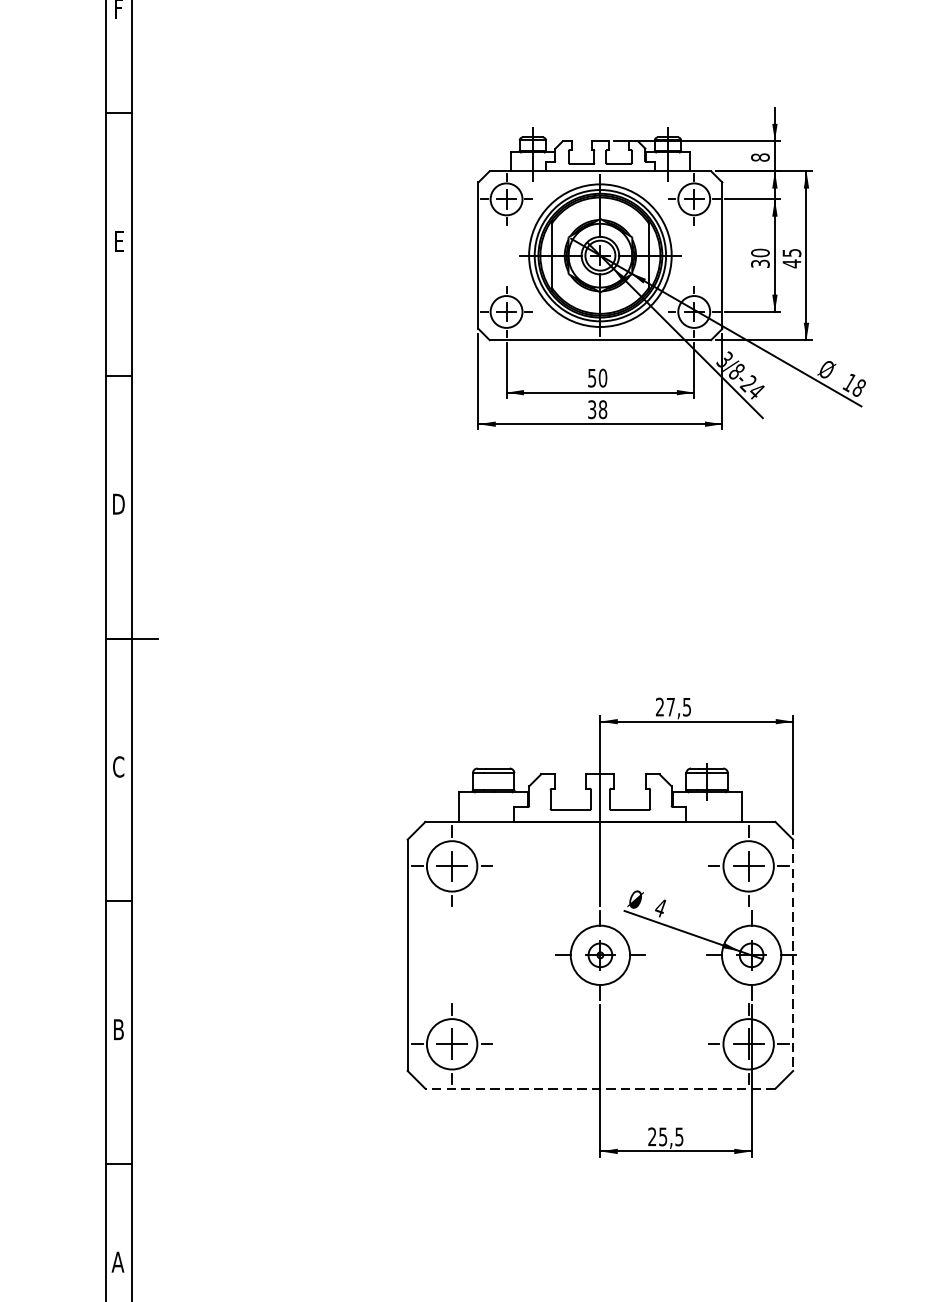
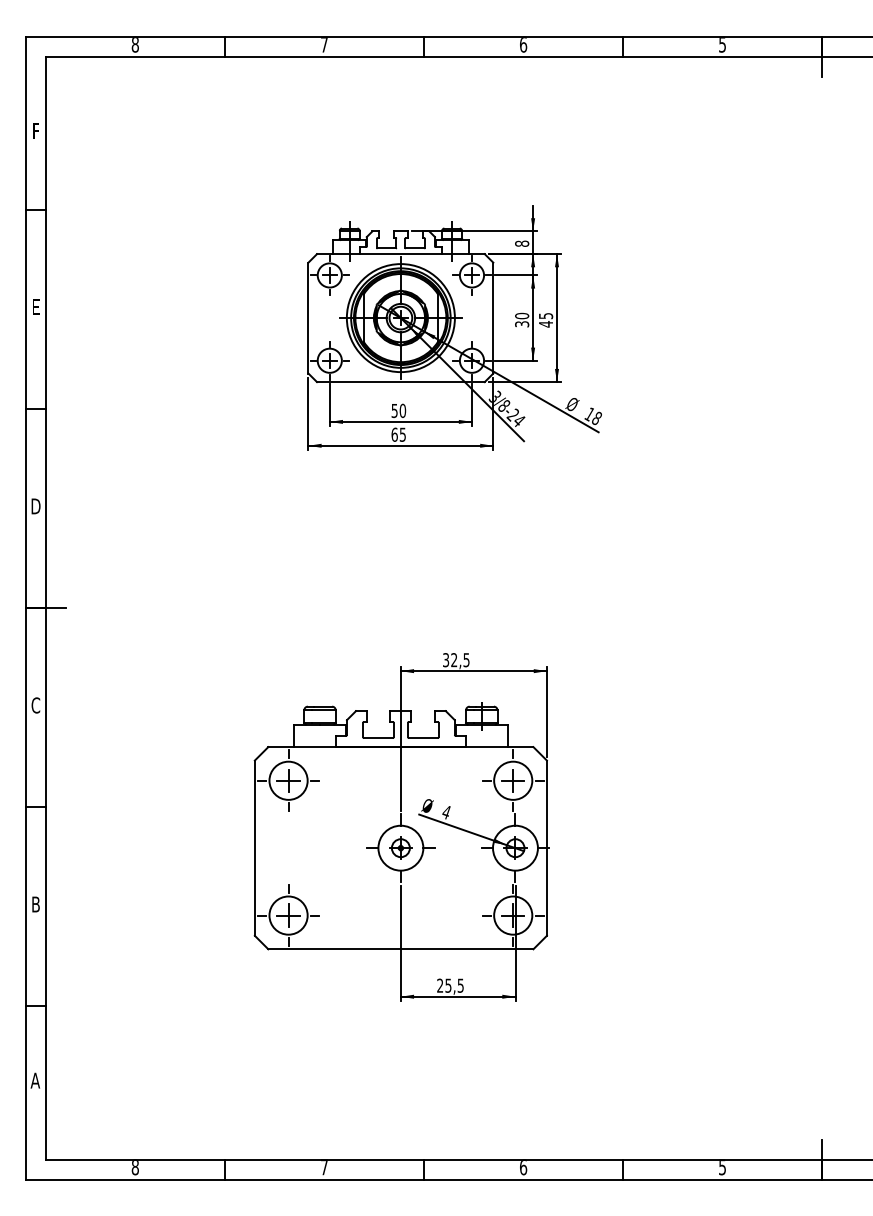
text: (597, 409) -> (398, 434), 38 -> 65
text: (665, 707) -> (450, 660), 27,5 -> 32,5
line: (792, 955) -> (546, 848), dashed -> solid
line: (599, 1089) -> (400, 949), dashed -> solid

